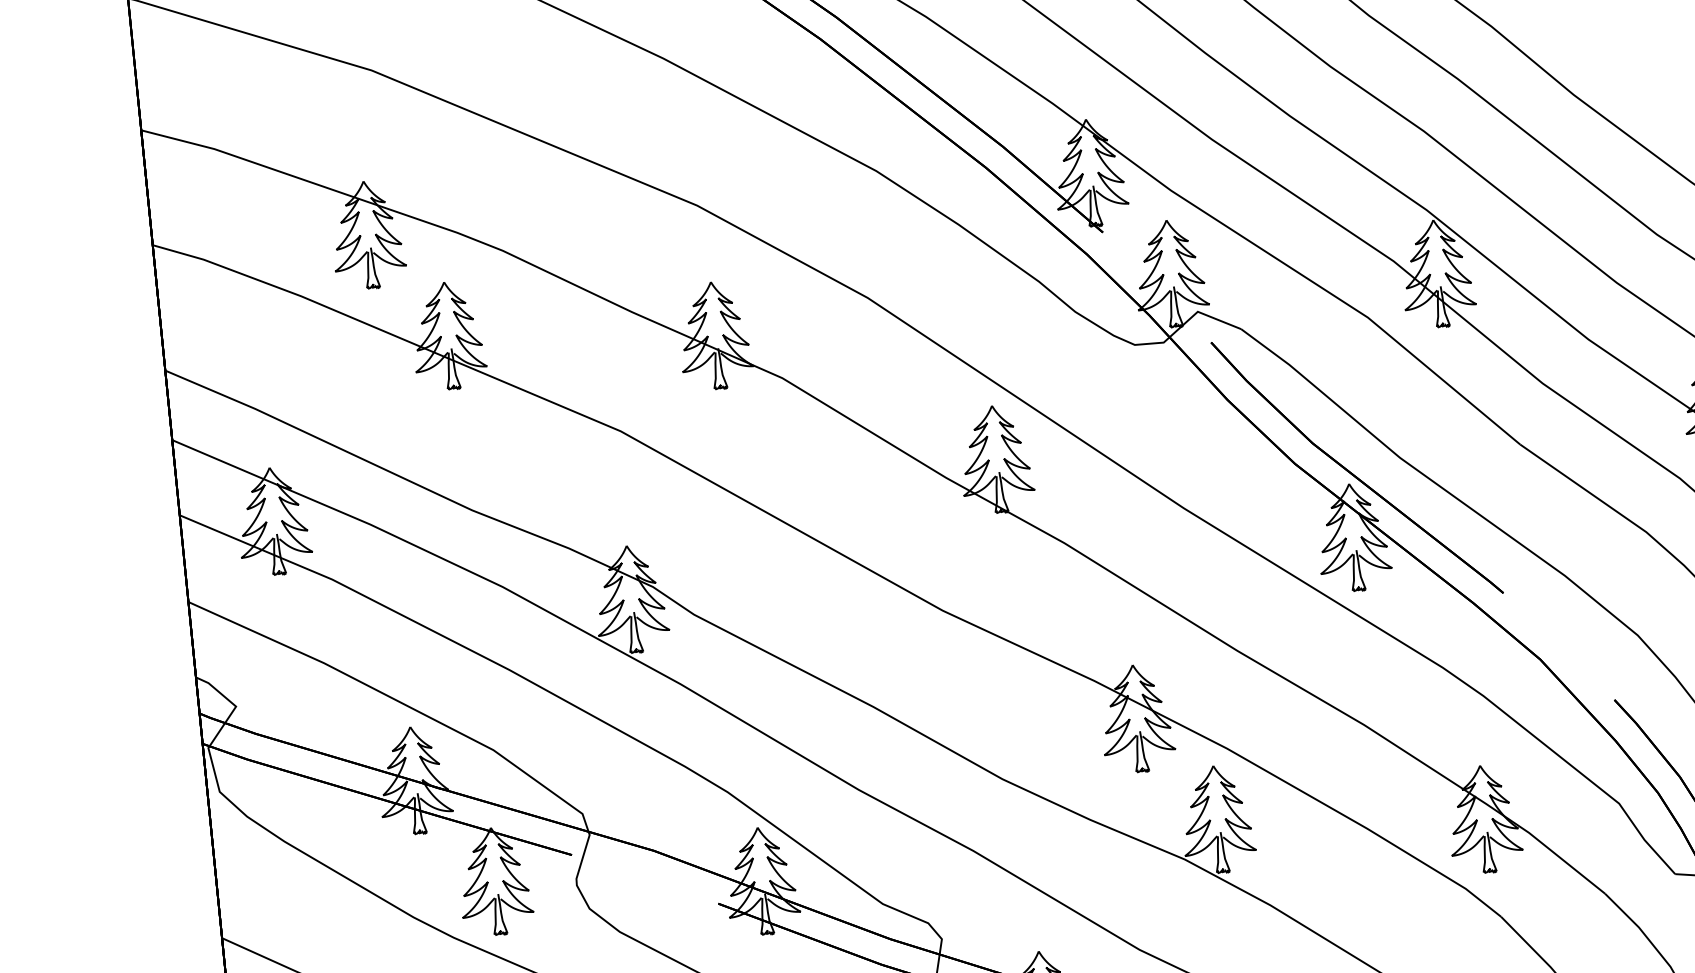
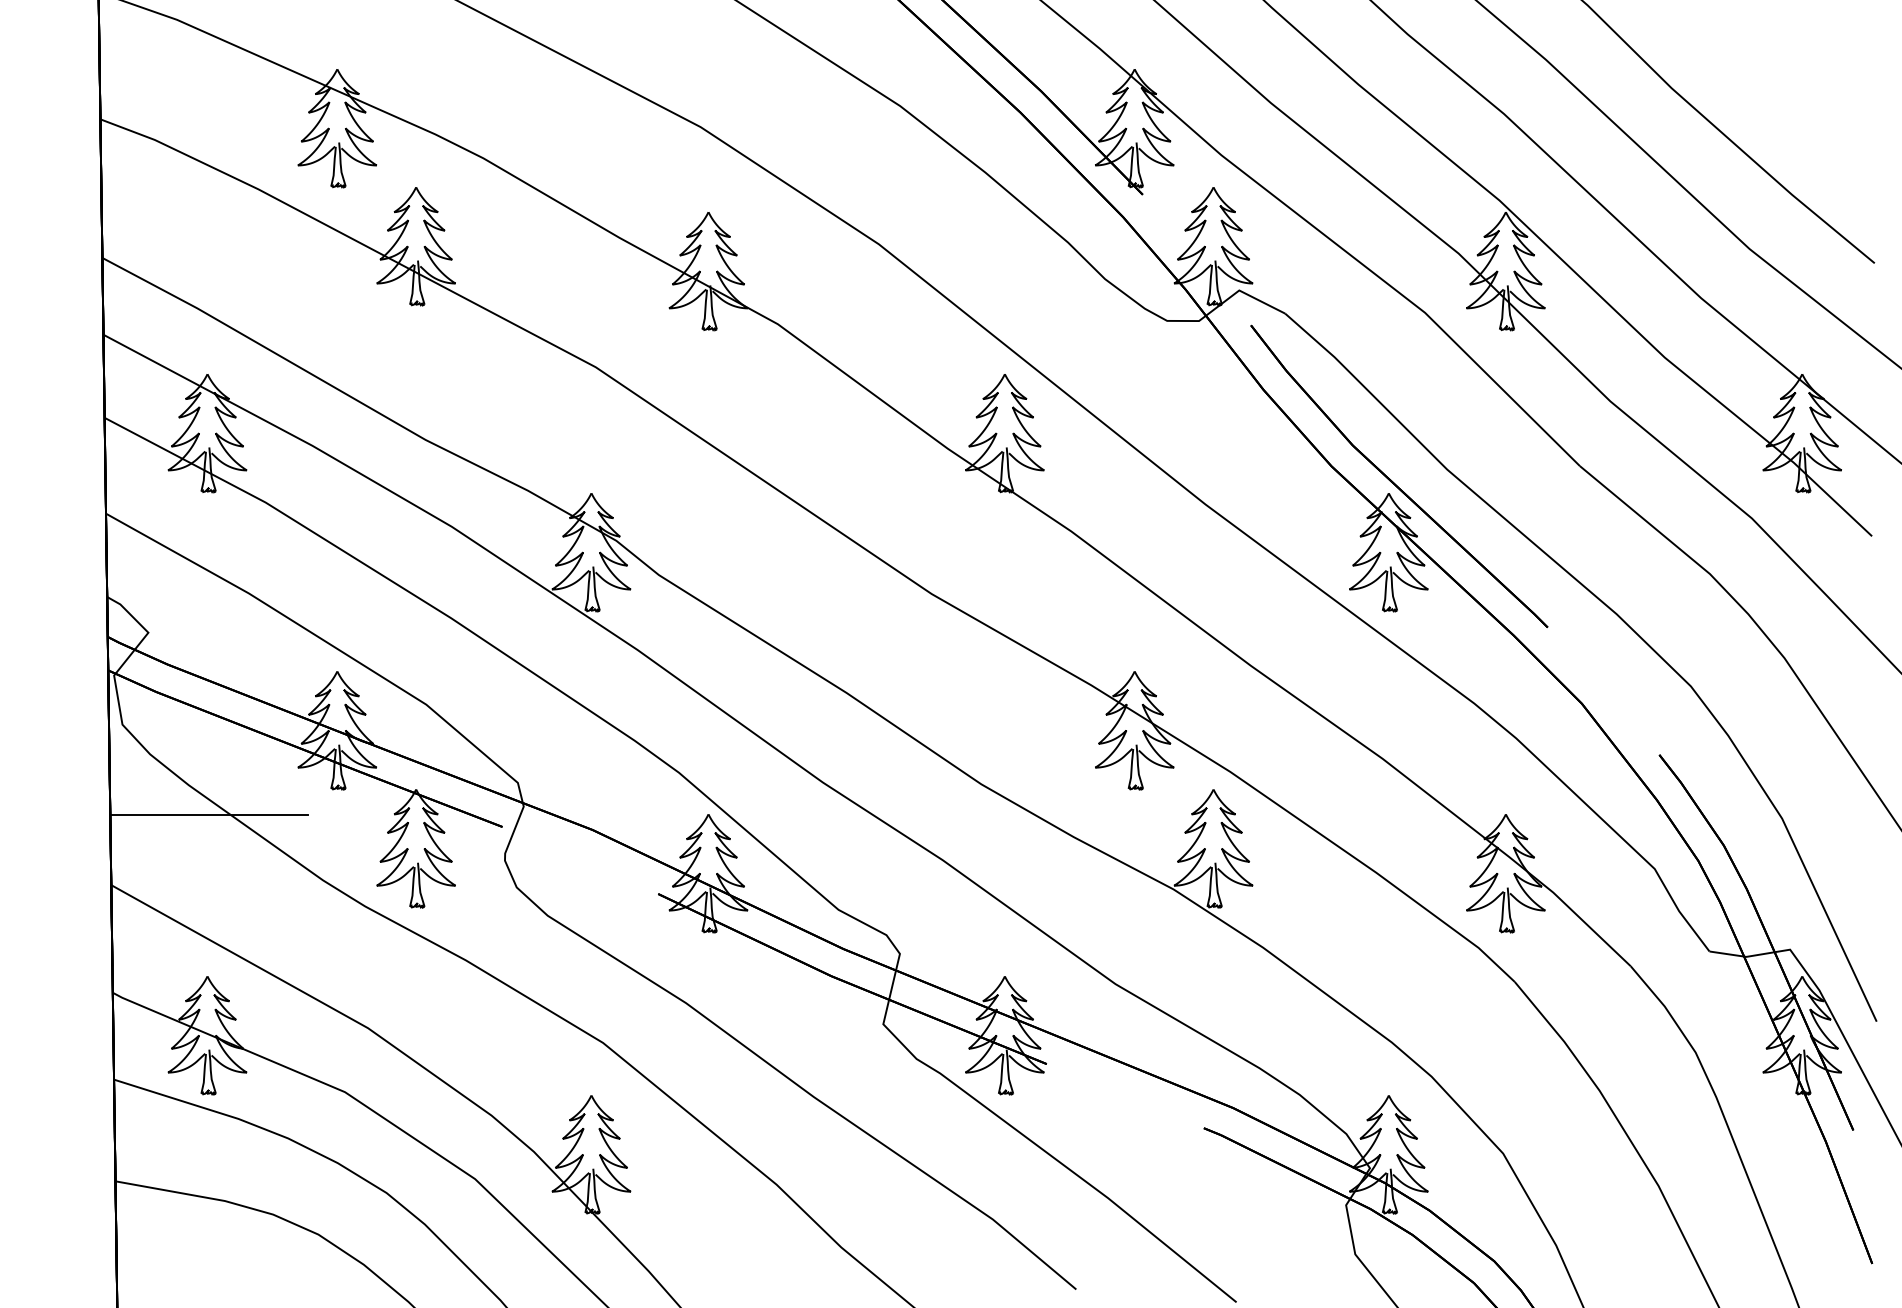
line: (305, 866) -> (209, 814), added

